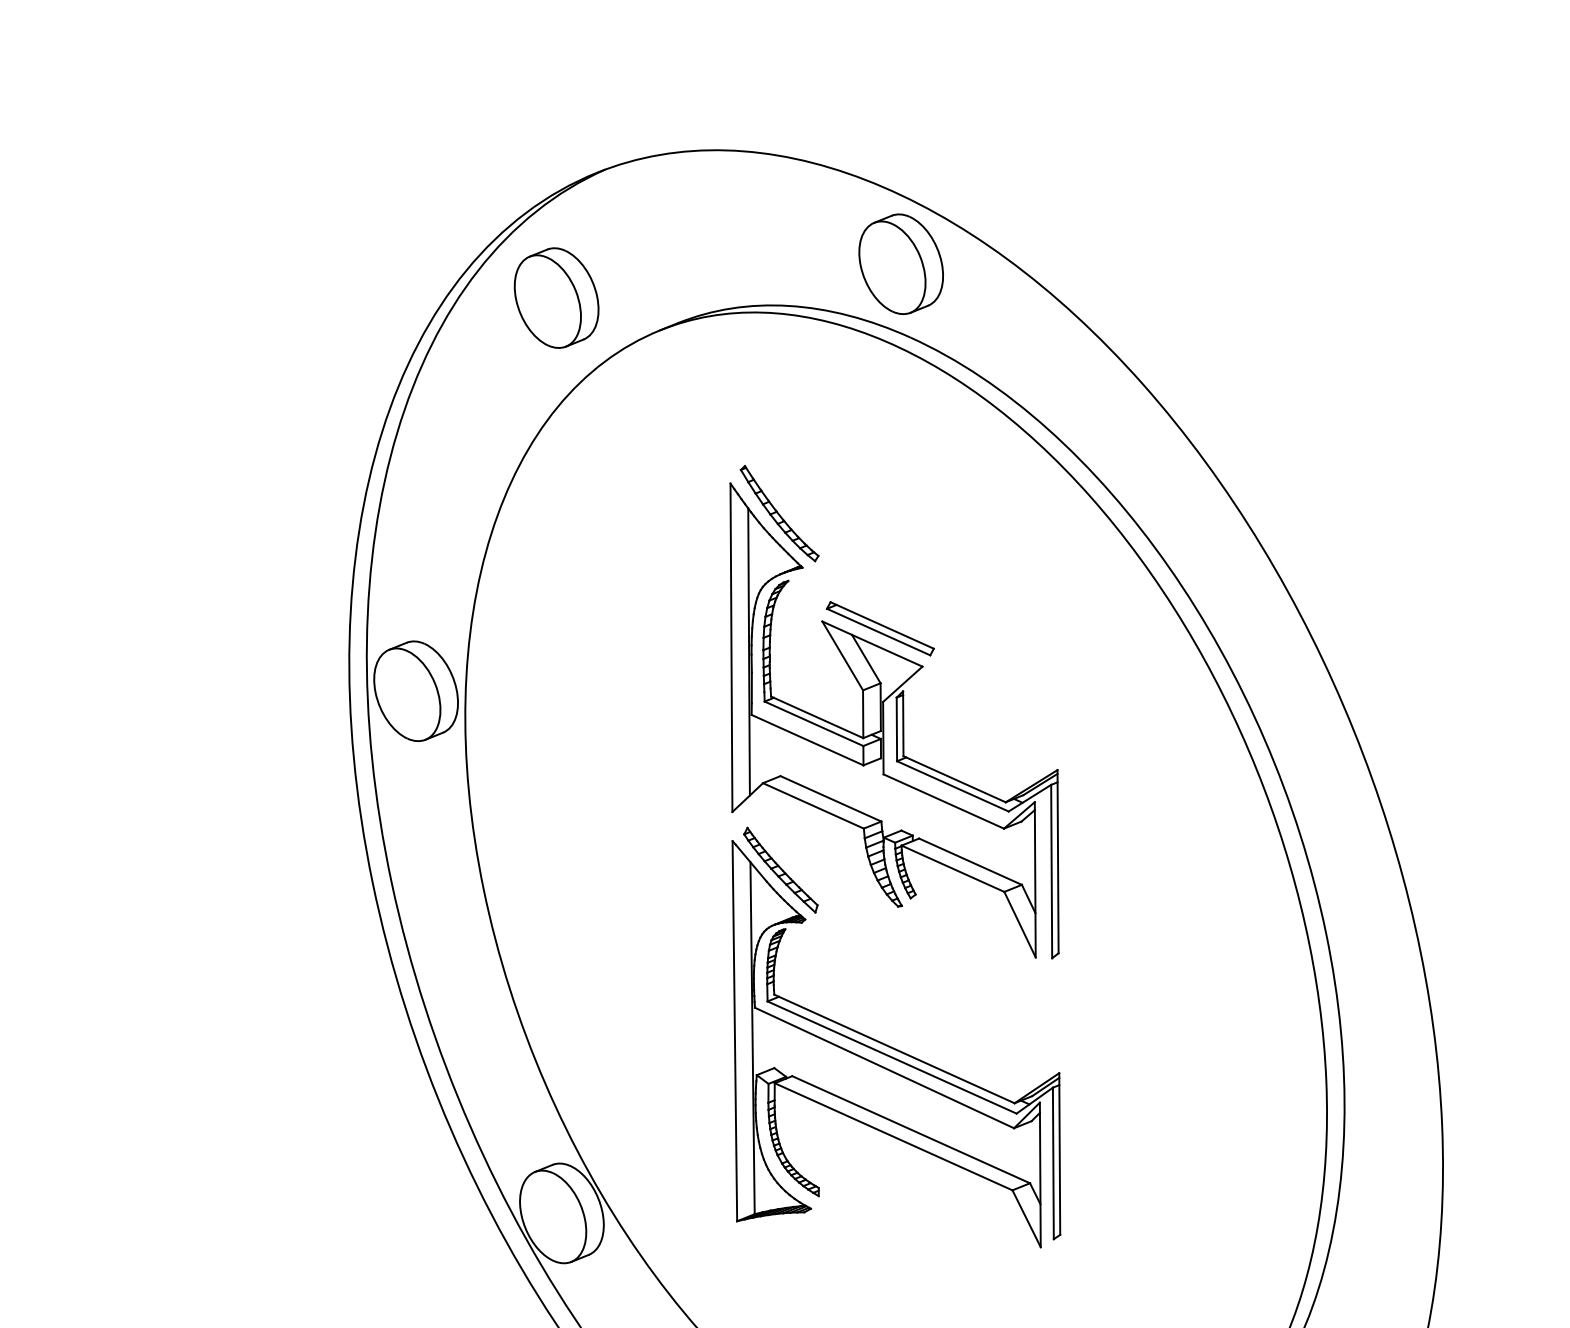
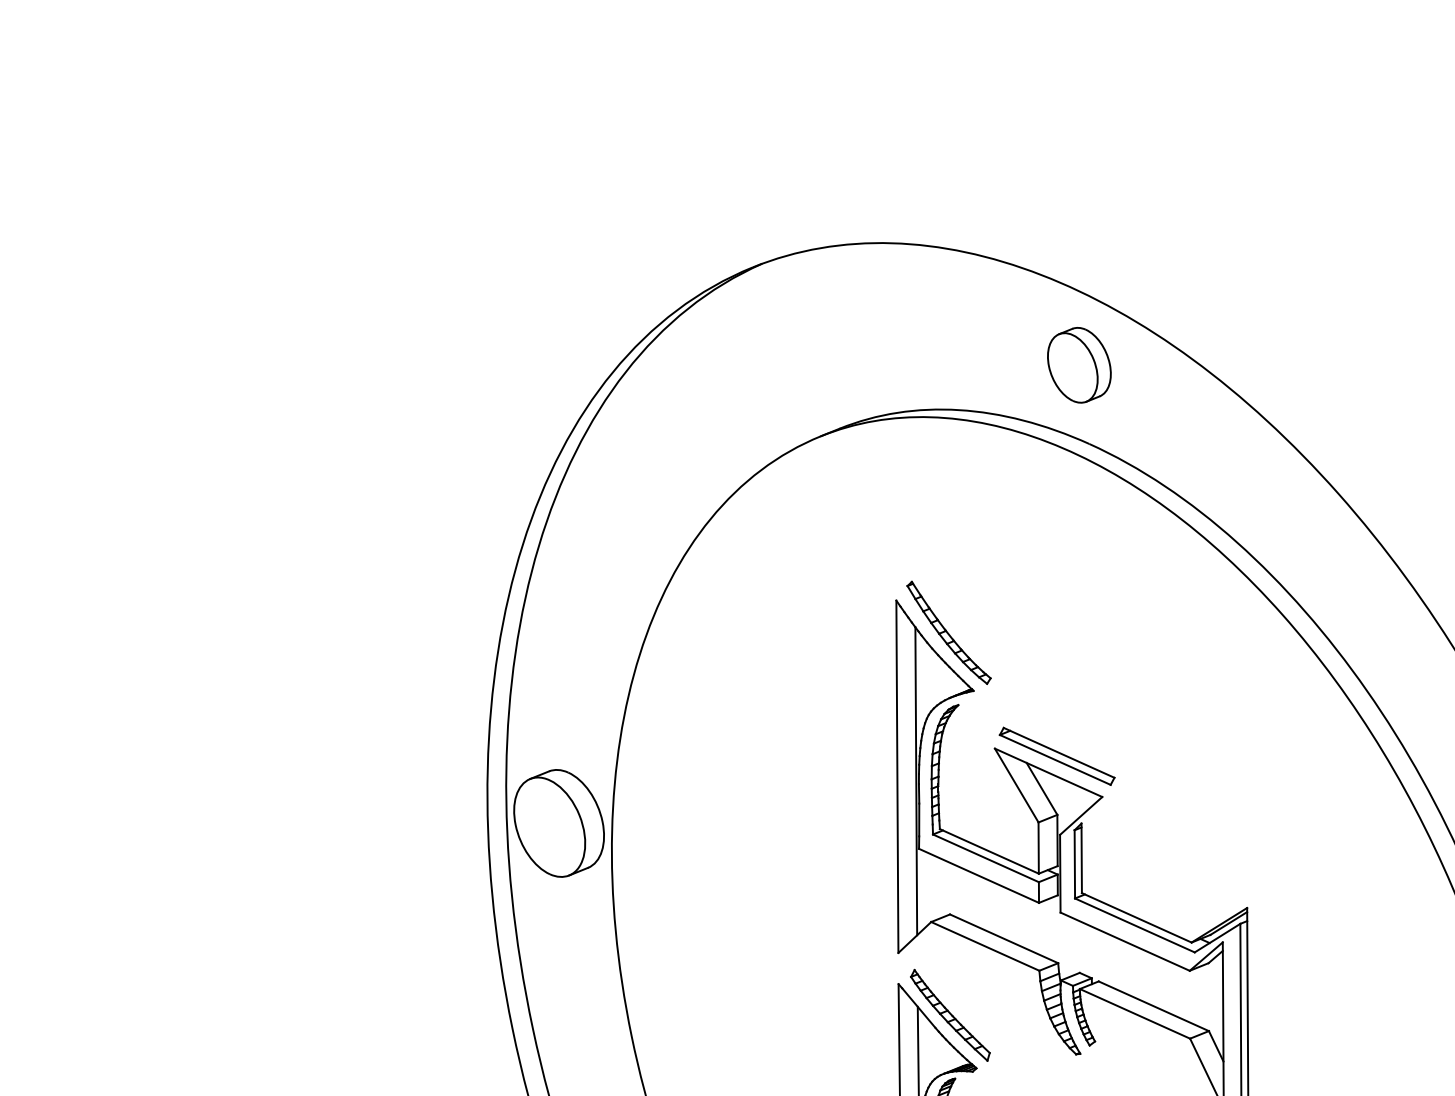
part: (900, 263) -> (1078, 364), size x0.7
part: (556, 297) -> (709, 401), removed

